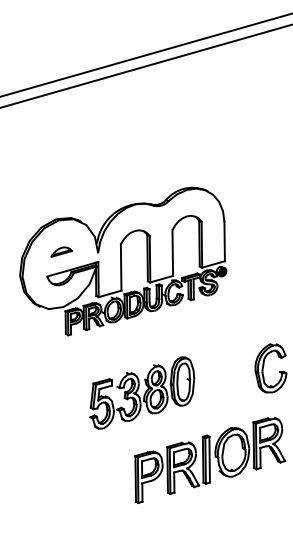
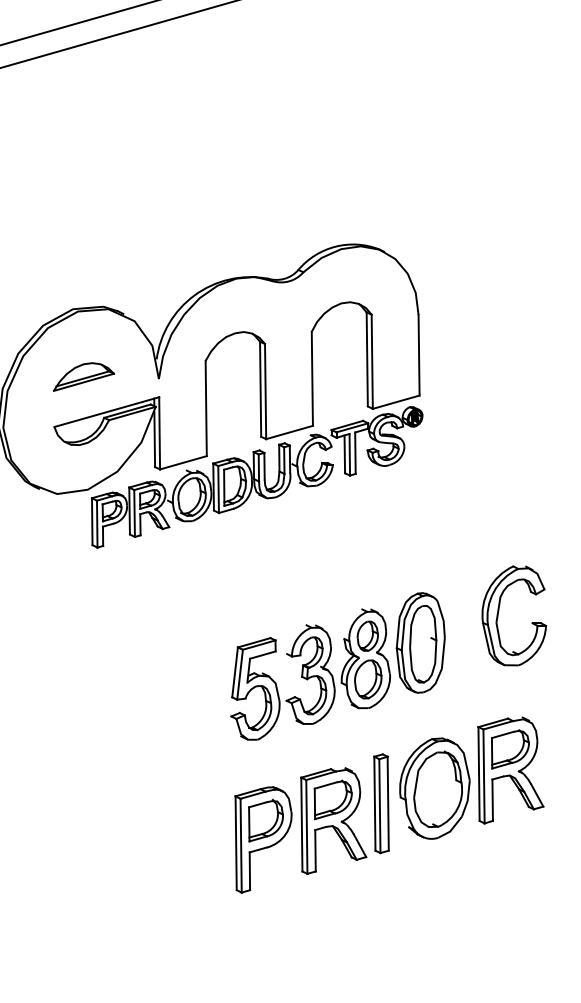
part: (61, 251) -> (83, 375), size x1.43
part: (142, 392) -> (338, 665), moved

